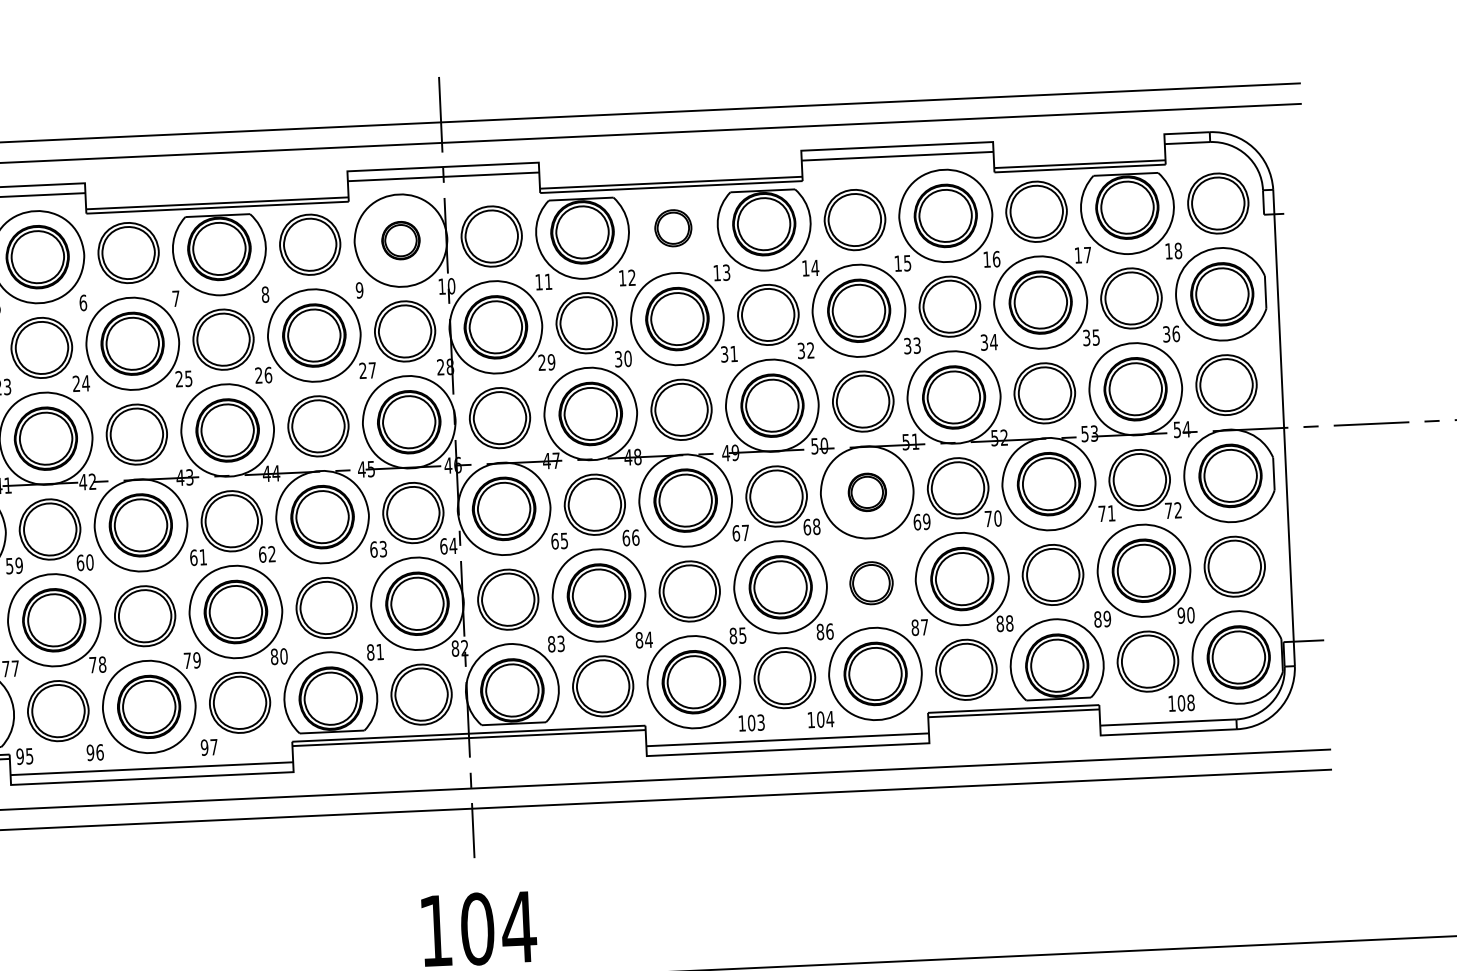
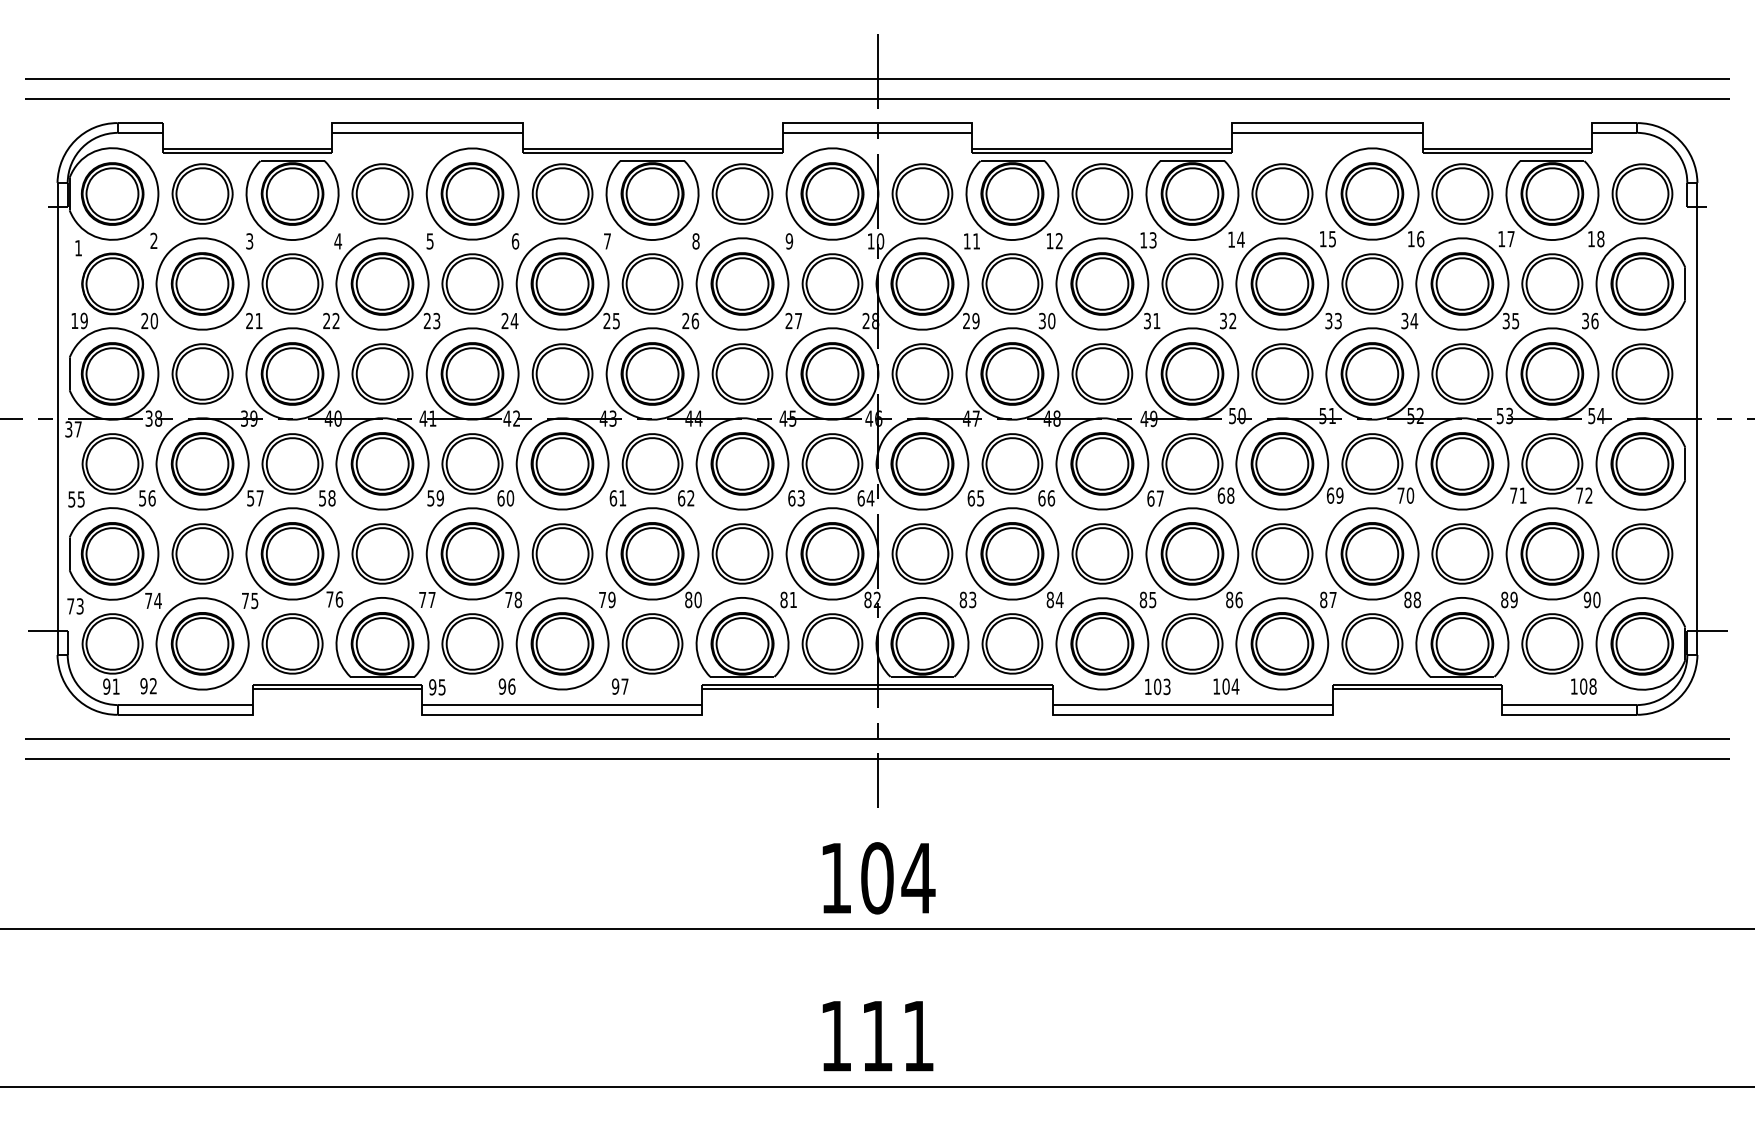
part: (673, 227) -> (1102, 193), size x1.67
part: (400, 240) -> (832, 193), size x1.67
part: (867, 491) -> (1282, 463), size x1.67
part: (871, 582) -> (1282, 553), size x1.43

